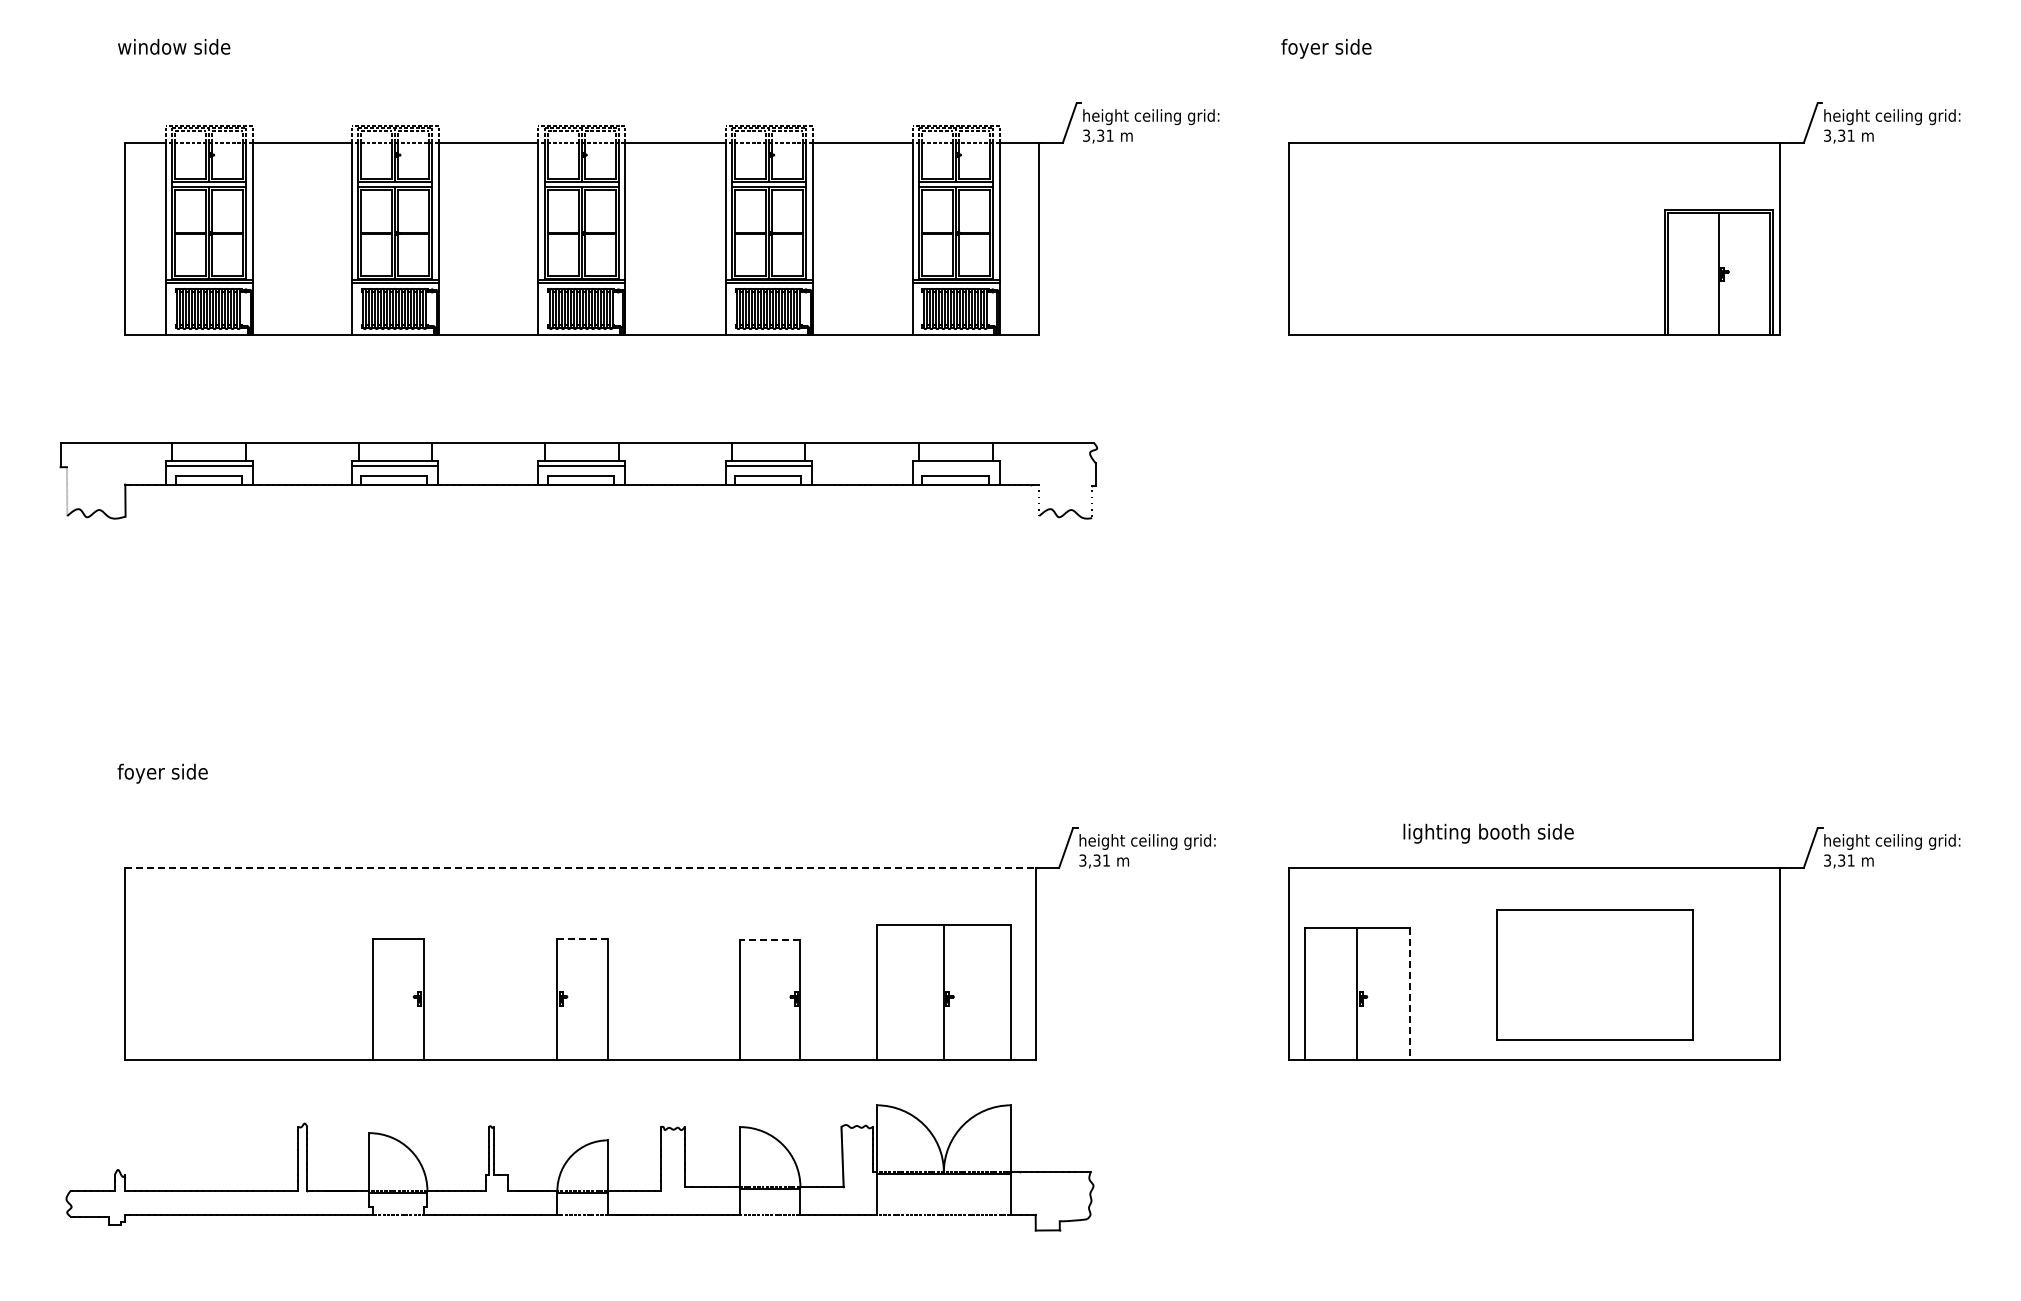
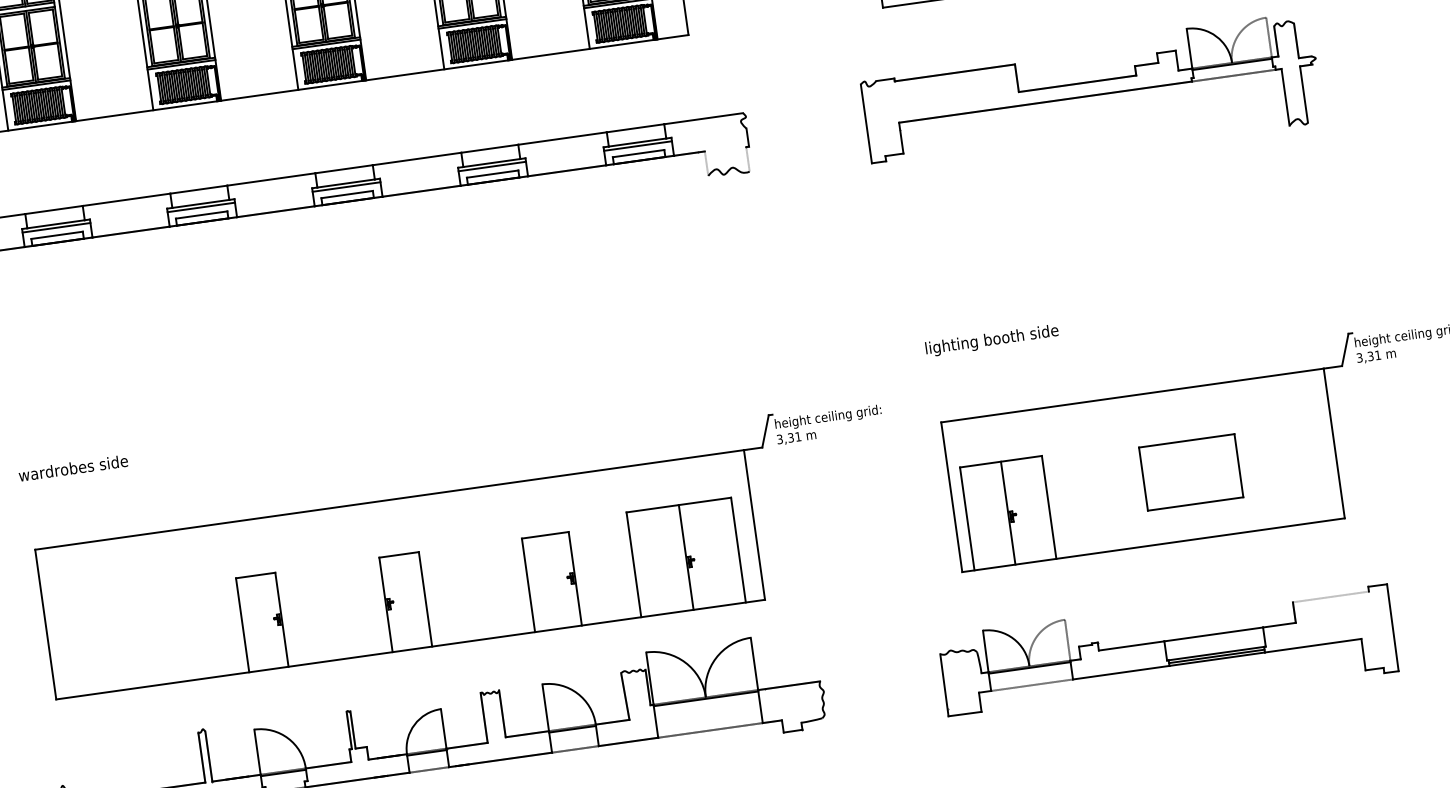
line: (955, 465) -> (637, 145), added
part: (1536, 485) -> (1092, 97), added
text: (187, 773) -> (73, 469), foyer side -> wardrobes side
text: (1488, 833) -> (992, 340), moved
line: (581, 867) -> (390, 499), dashed -> solid
line: (582, 938) -> (398, 554), dashed -> solid
line: (769, 939) -> (544, 535), dashed -> solid
part: (1594, 974) -> (1190, 472), size x0.62
line: (1409, 994) -> (1048, 507), dashed -> solid
part: (1533, 1199) -> (1167, 653), added

